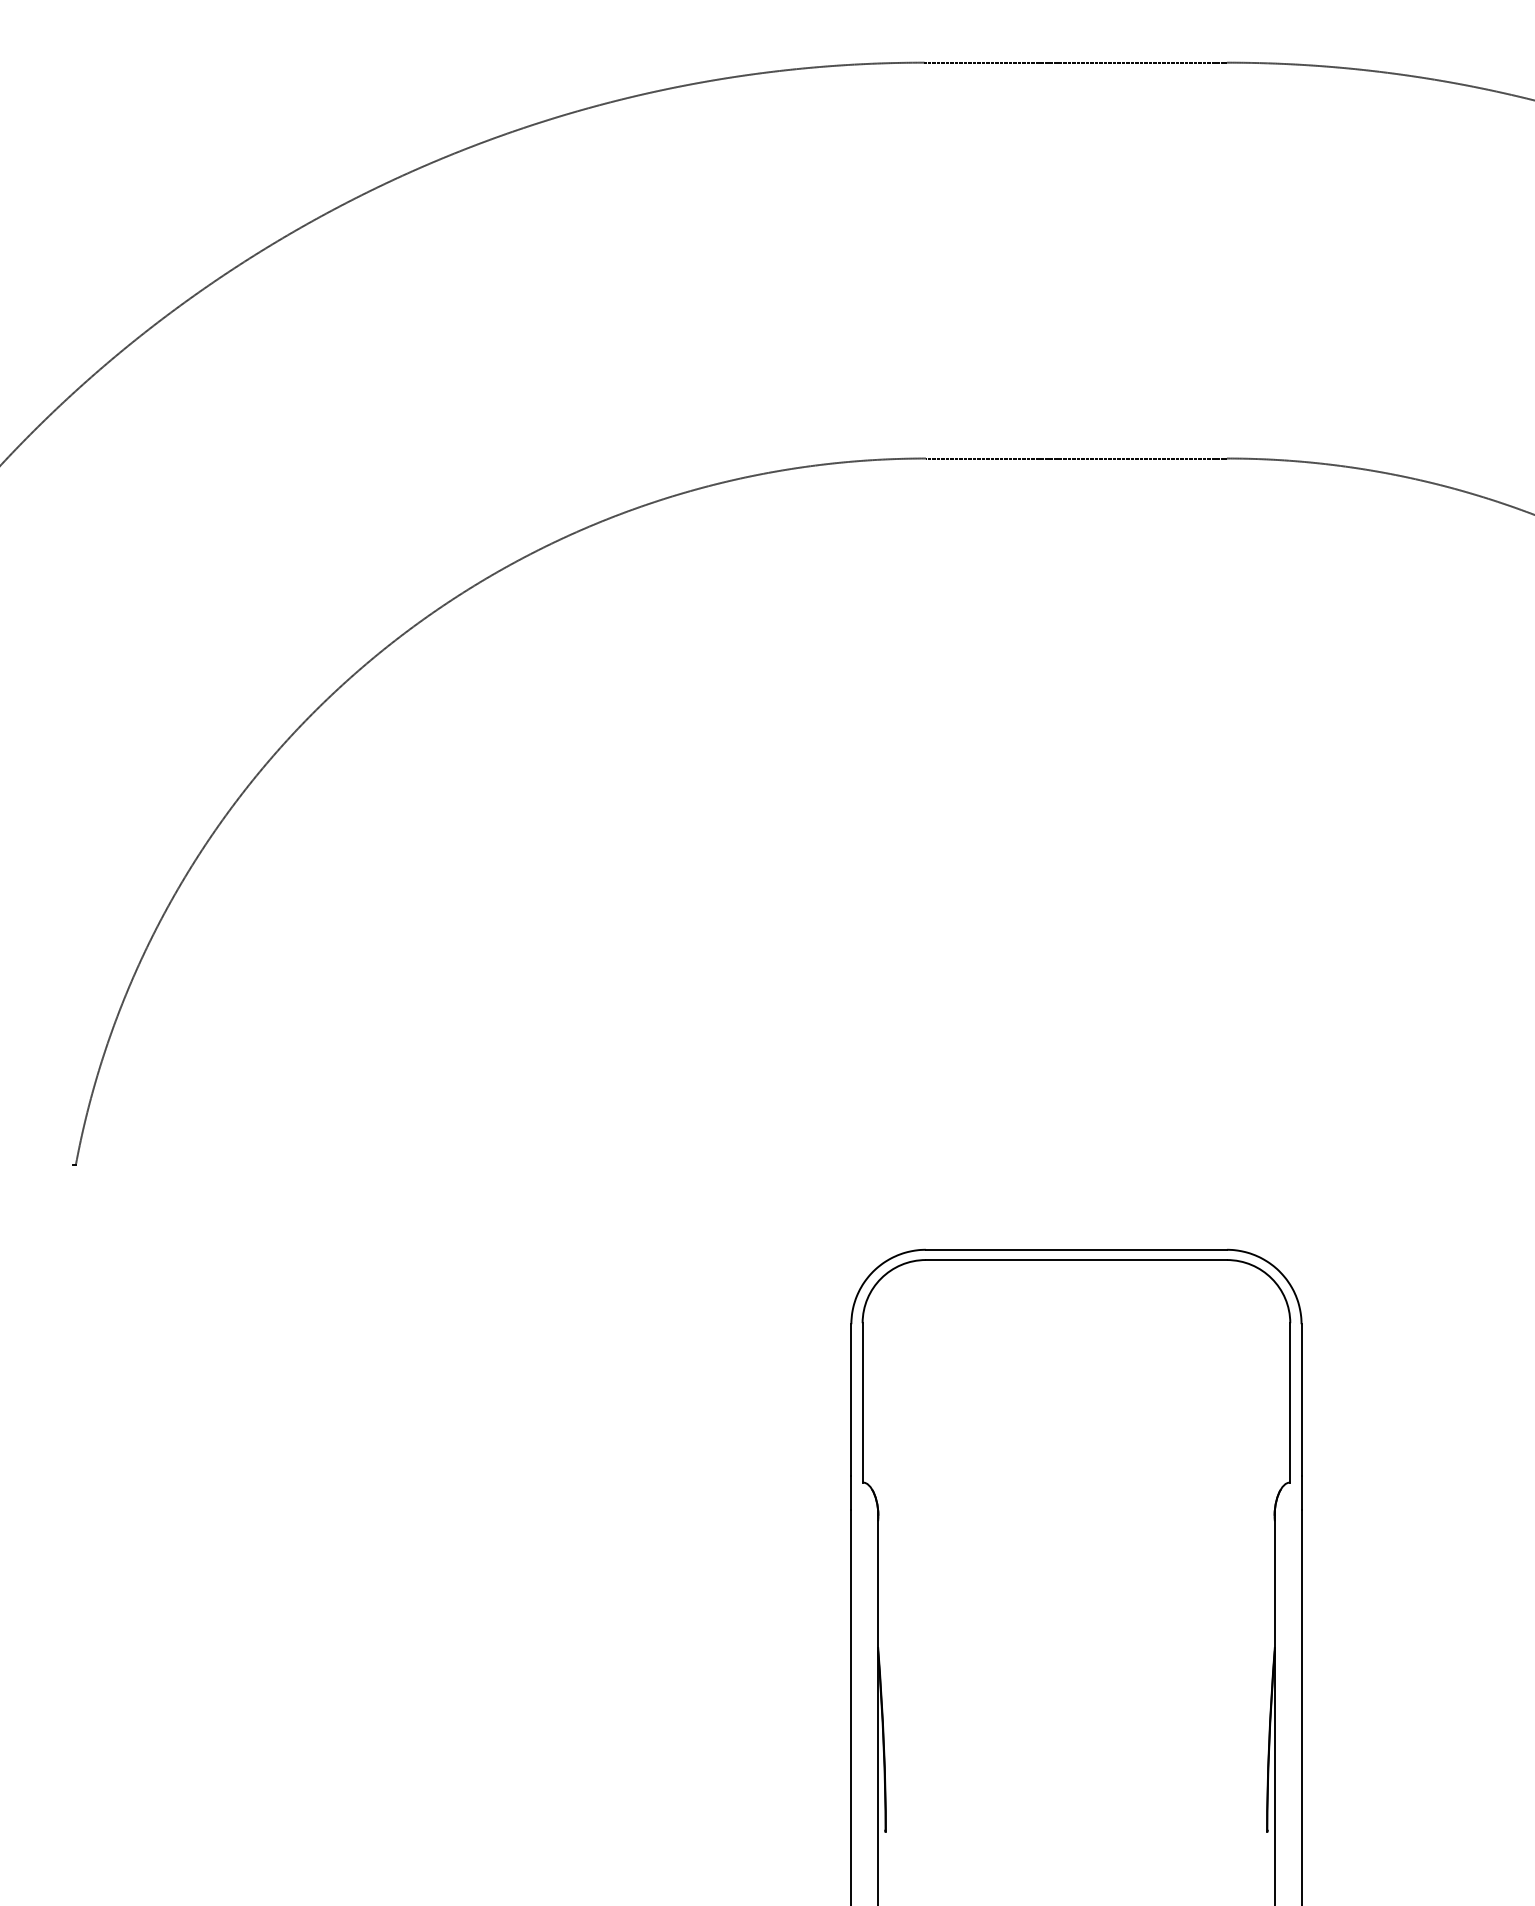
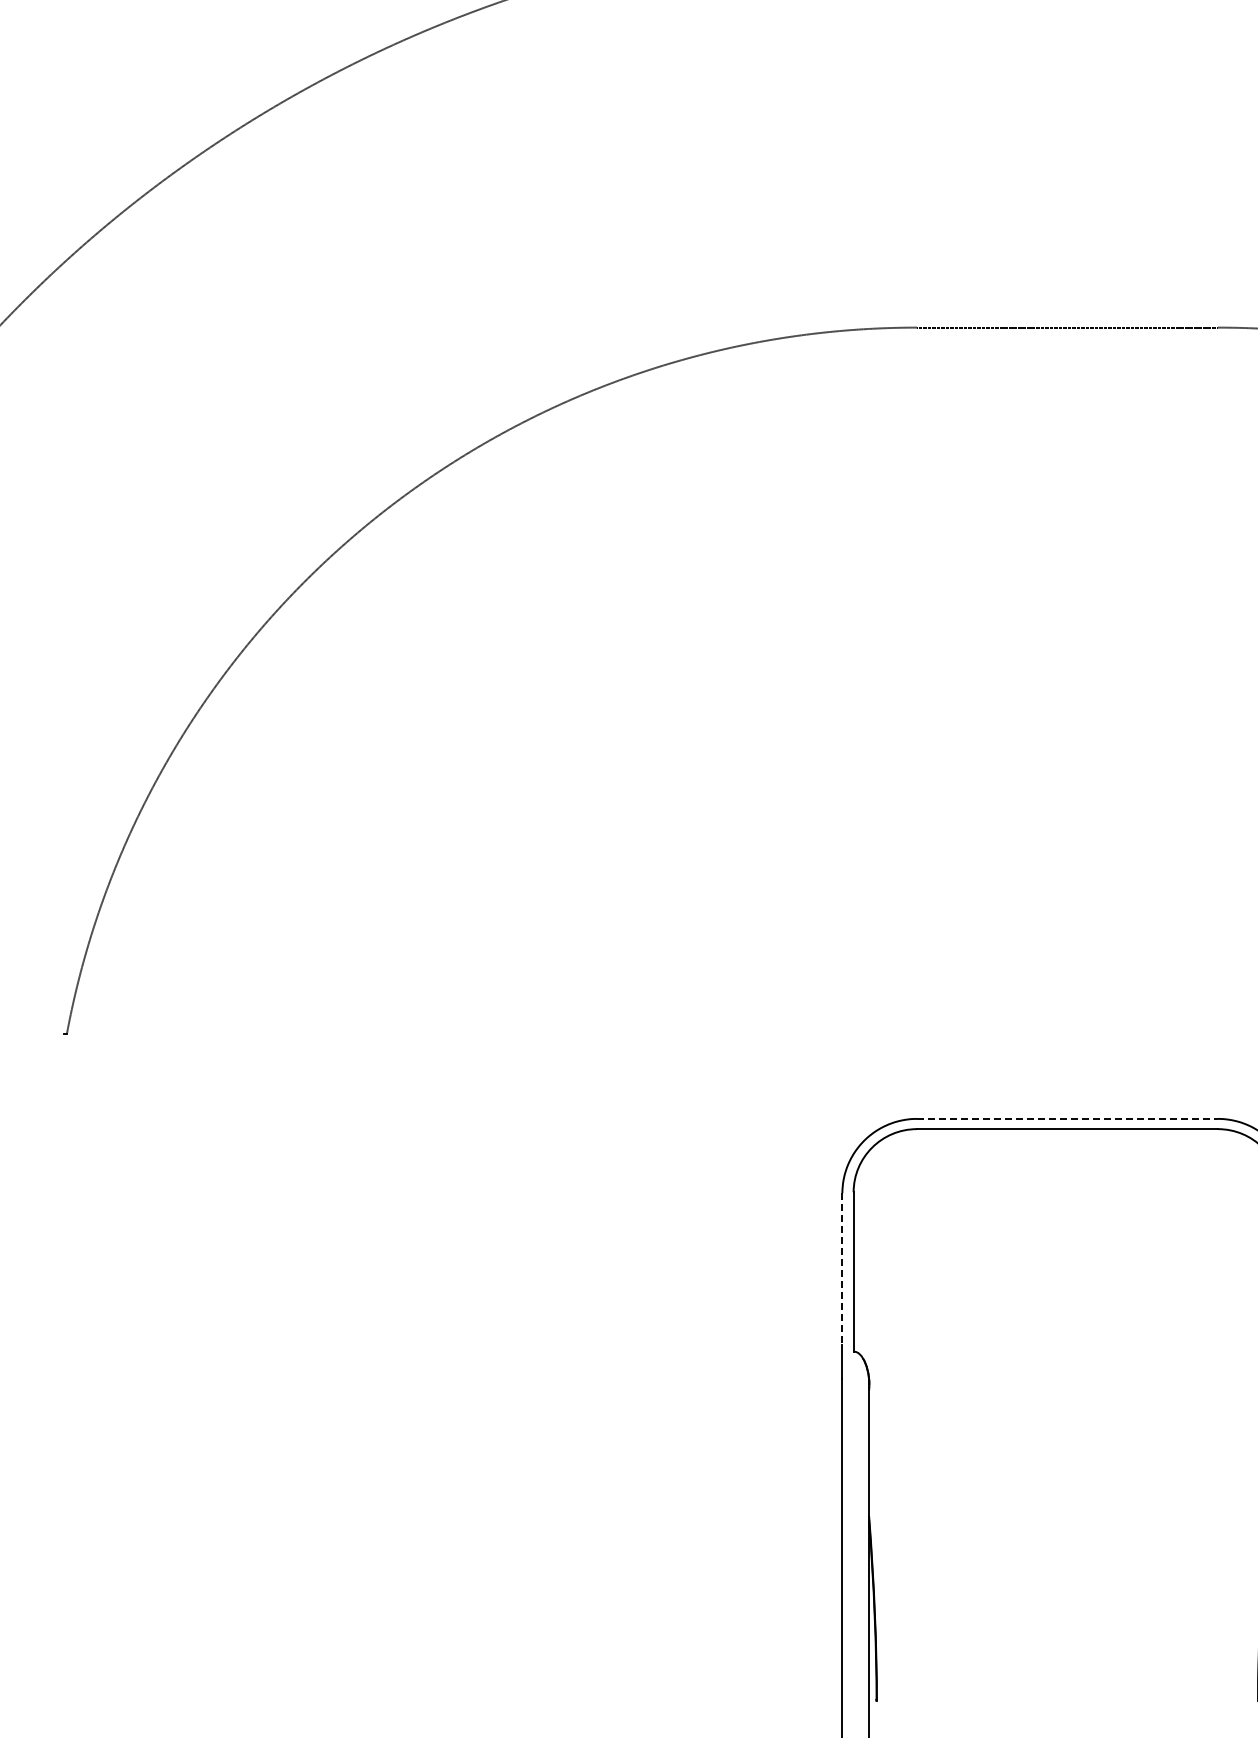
line: (1076, 1249) -> (1067, 1118), solid -> dashed
line: (851, 1399) -> (842, 1268), solid -> dashed

